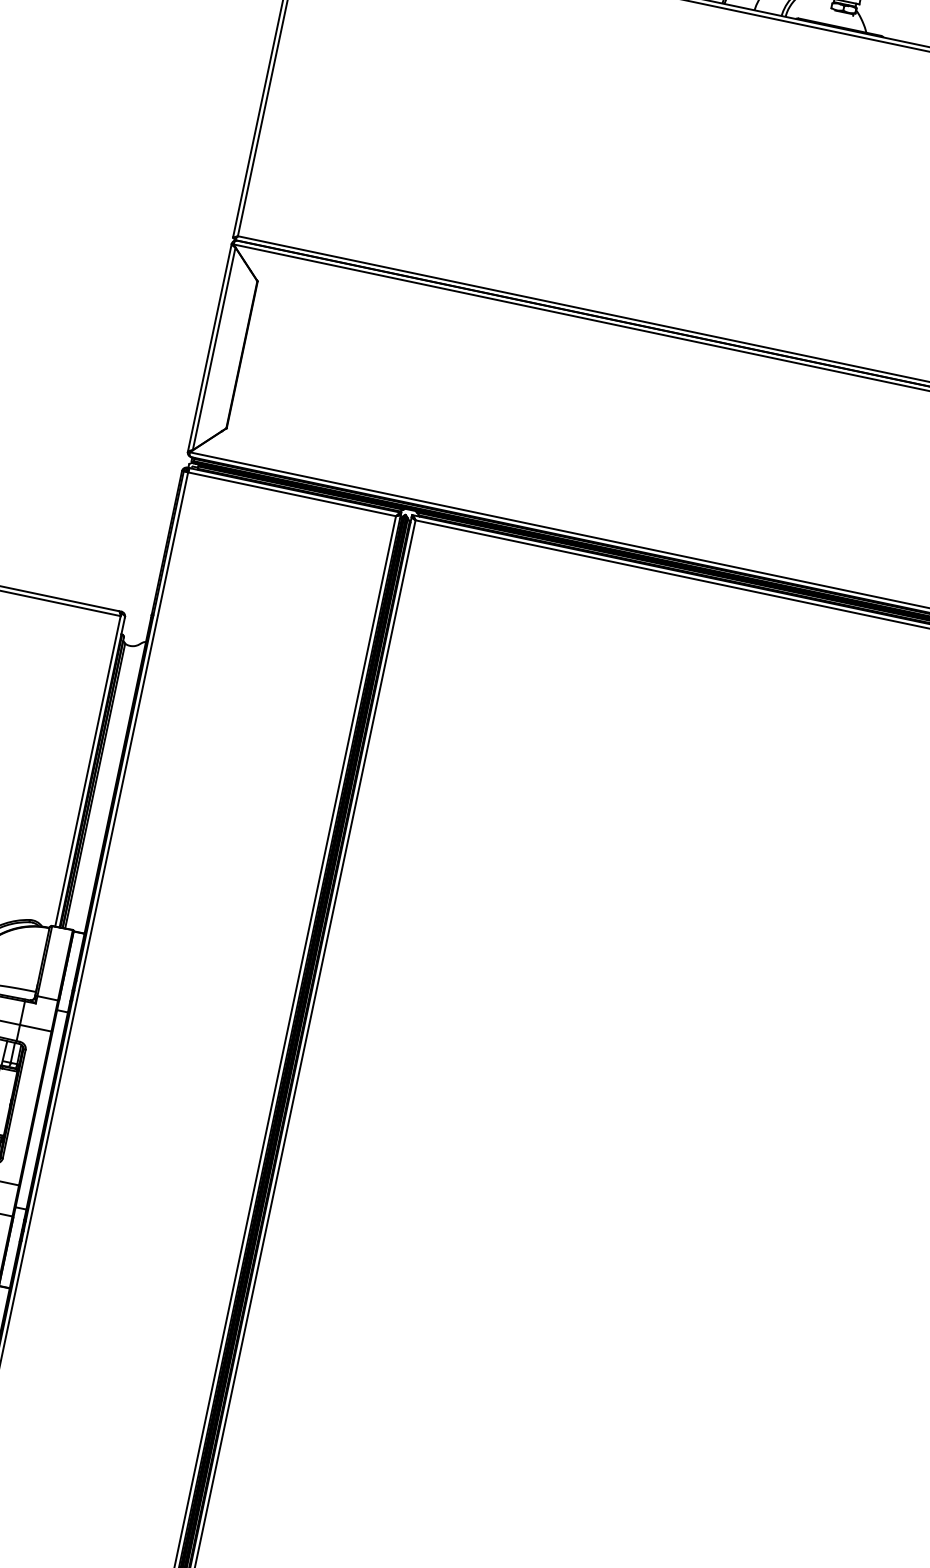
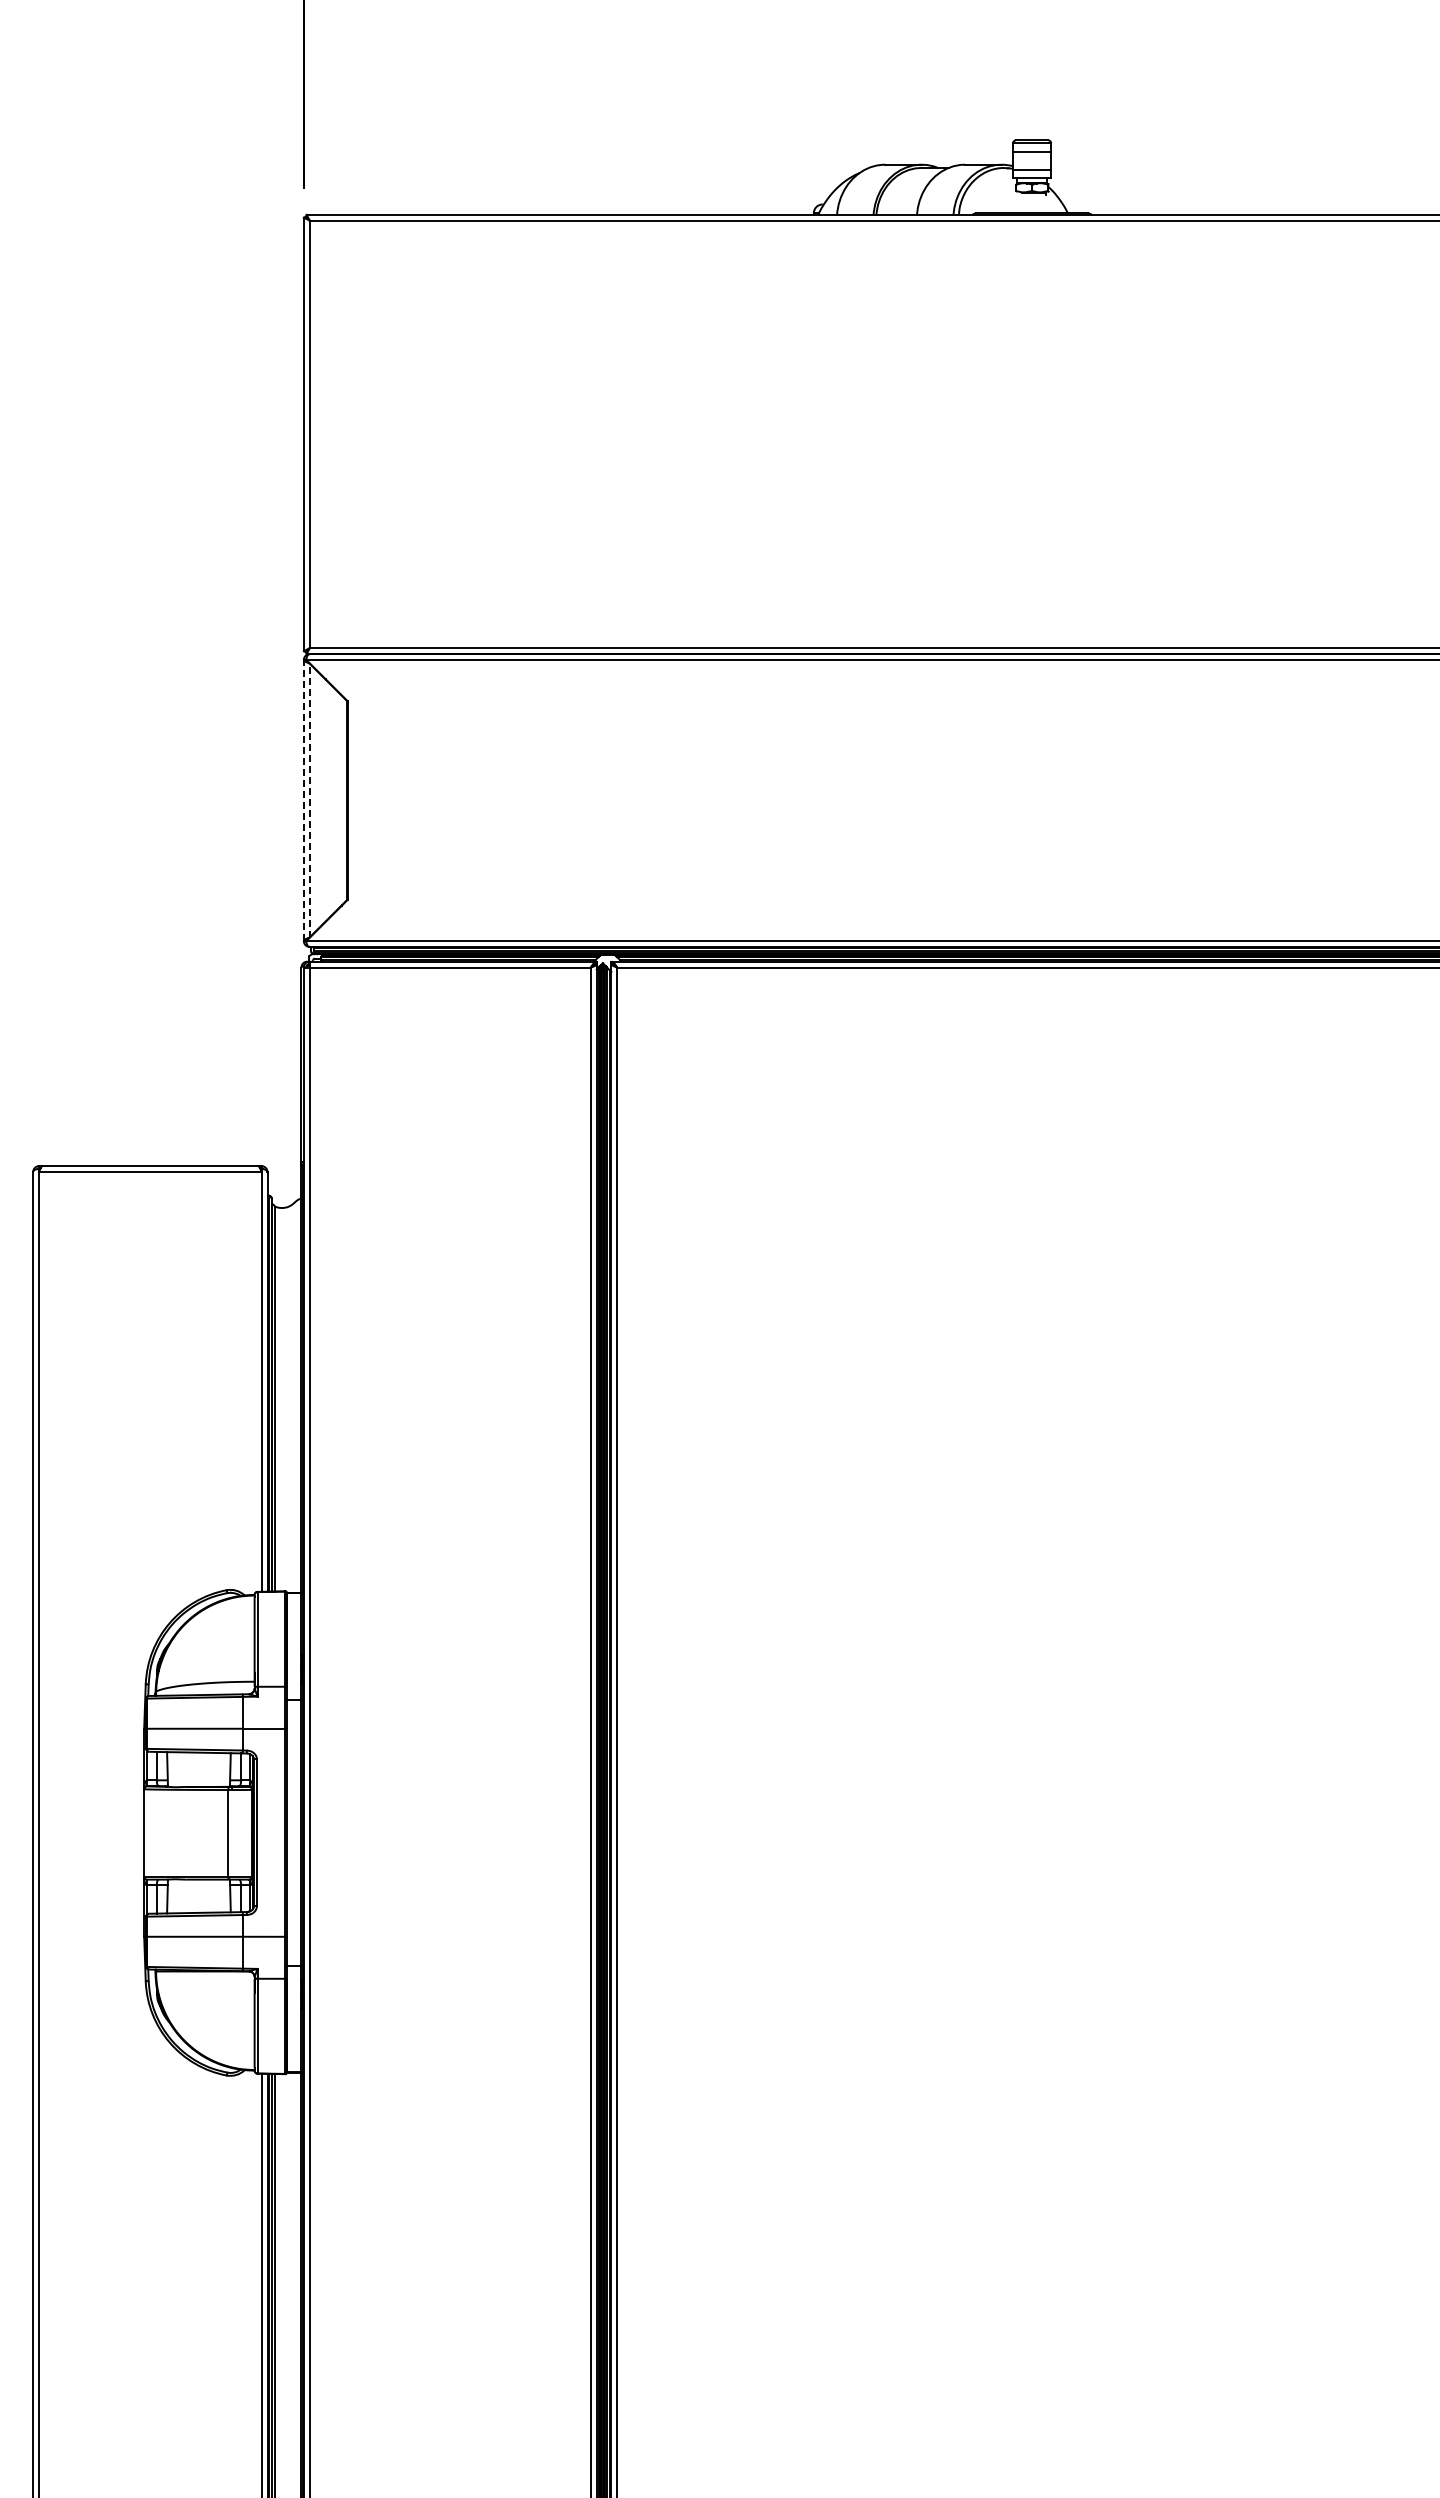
line: (209, 347) -> (303, 800), solid -> dashed
line: (214, 348) -> (309, 800), solid -> dashed

